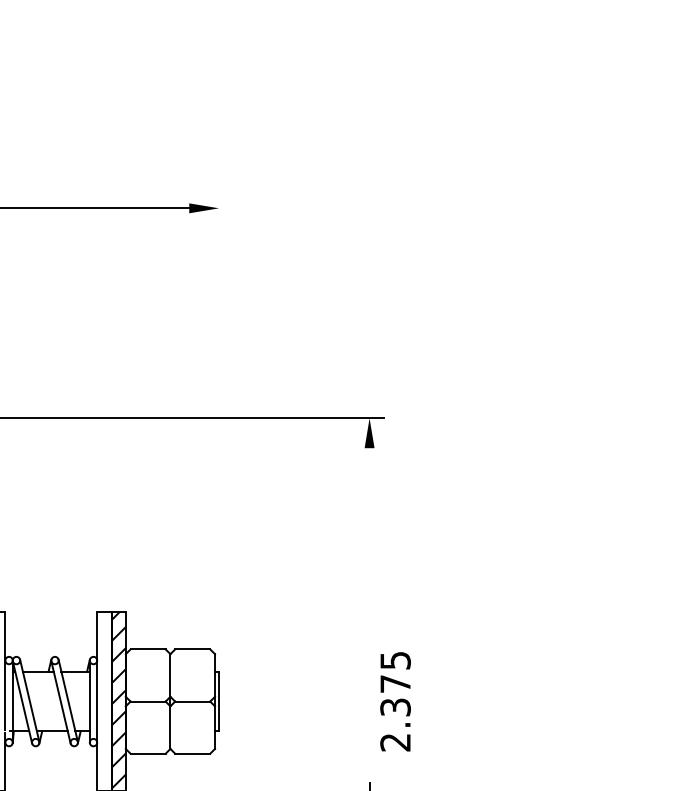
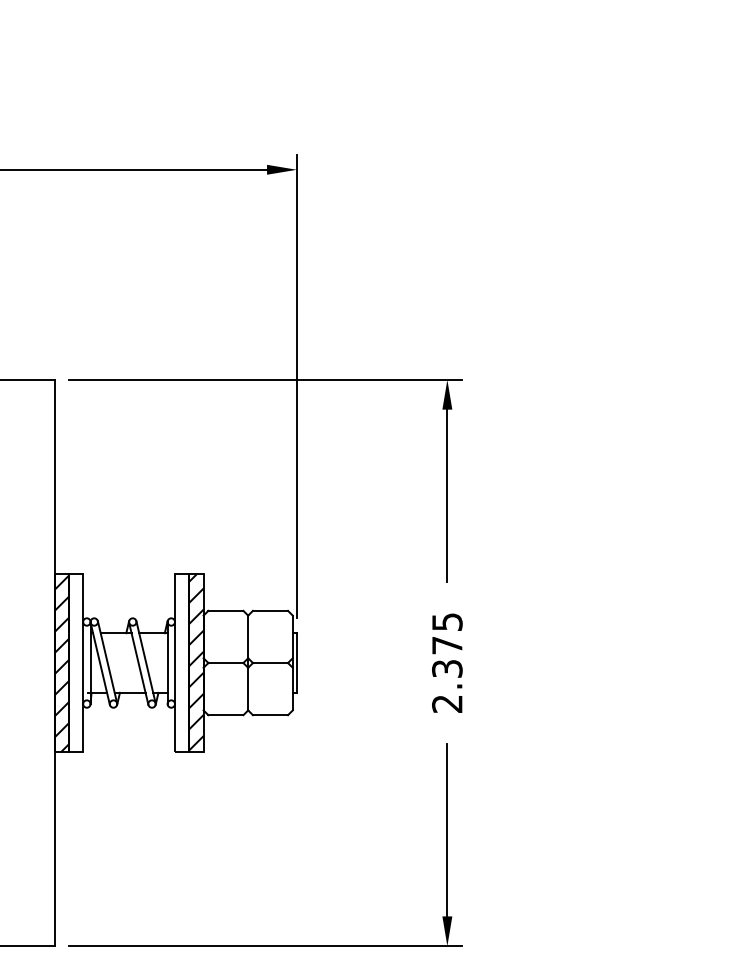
line: (218, 425) -> (296, 386), added
line: (369, 534) -> (447, 495), added
text: (395, 701) -> (447, 662), moved

